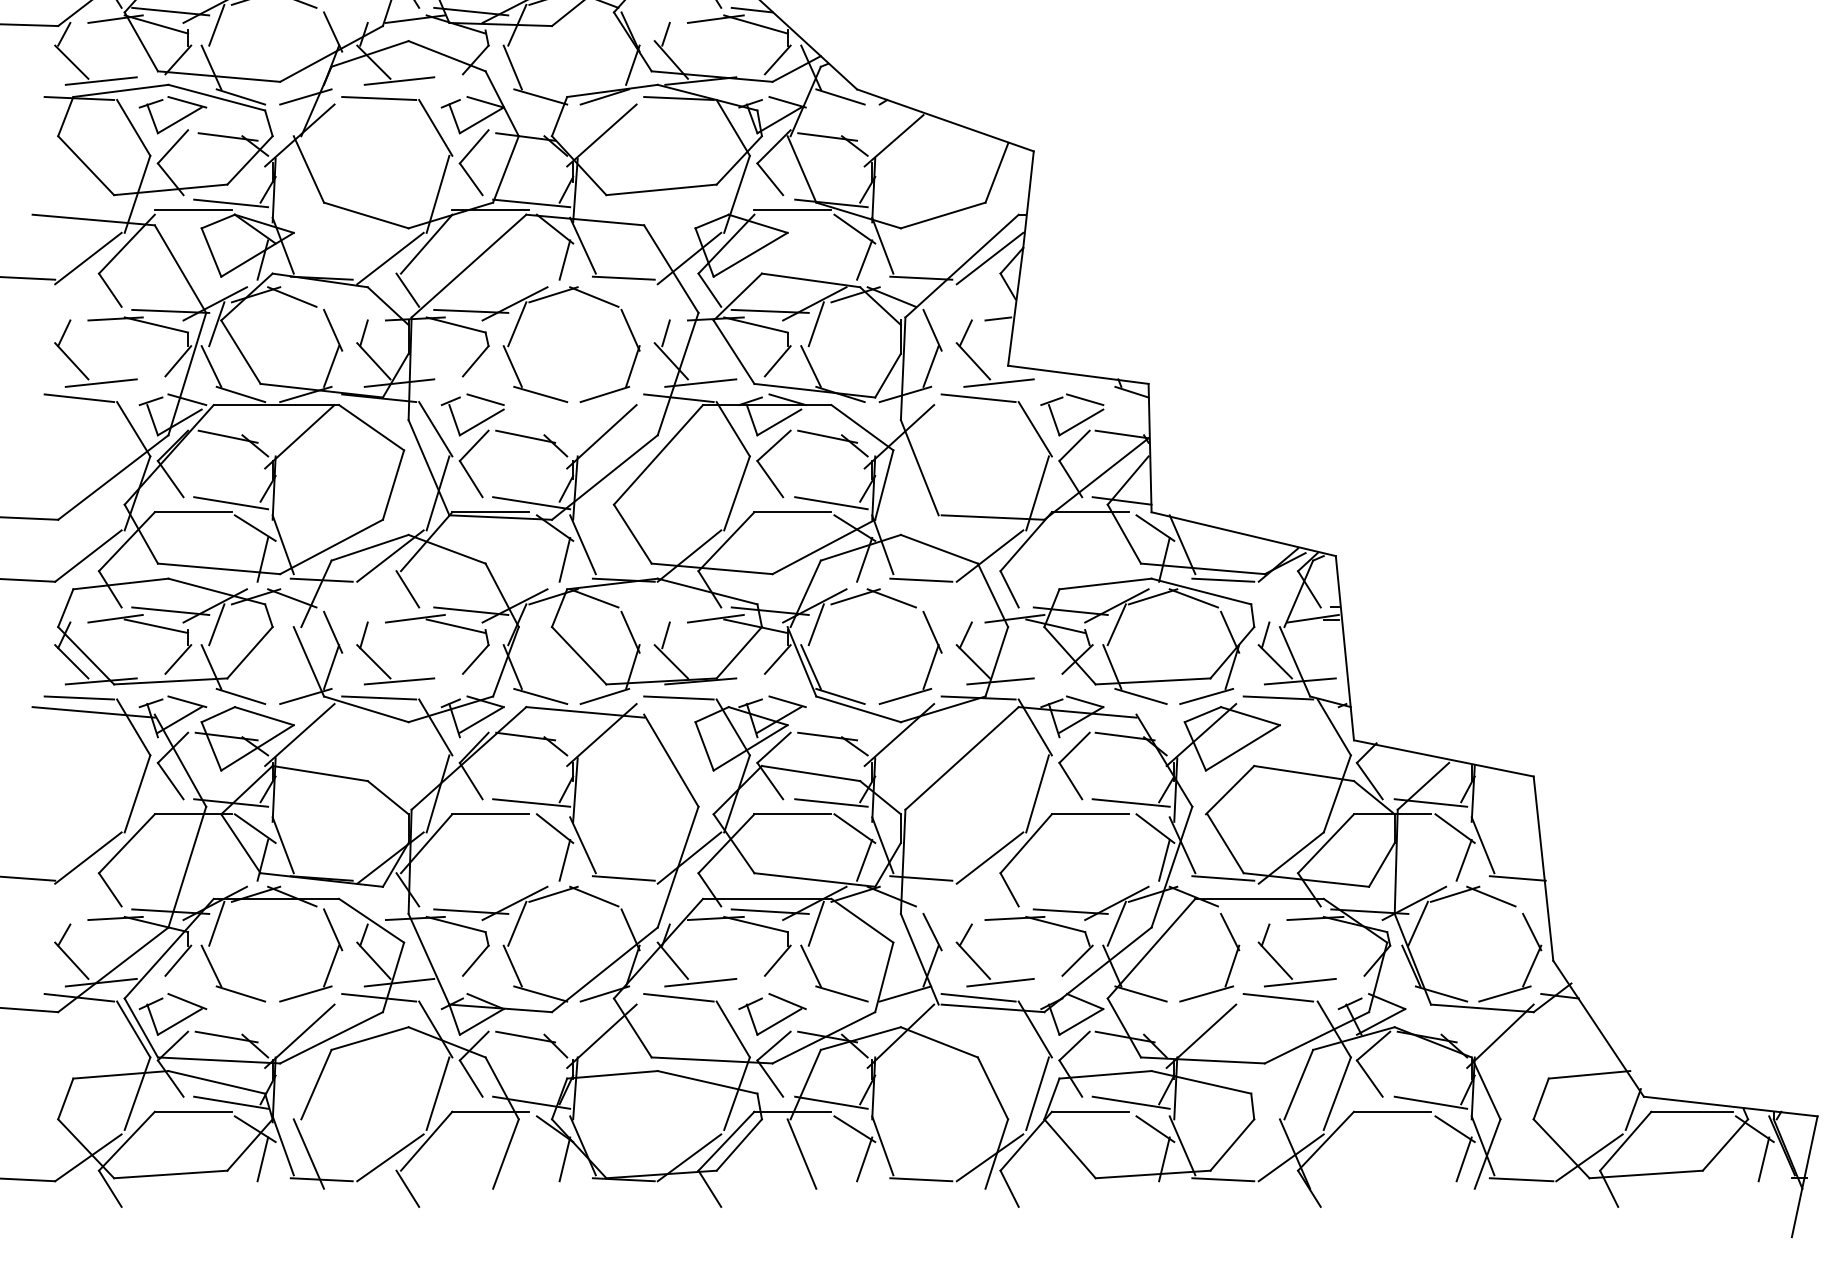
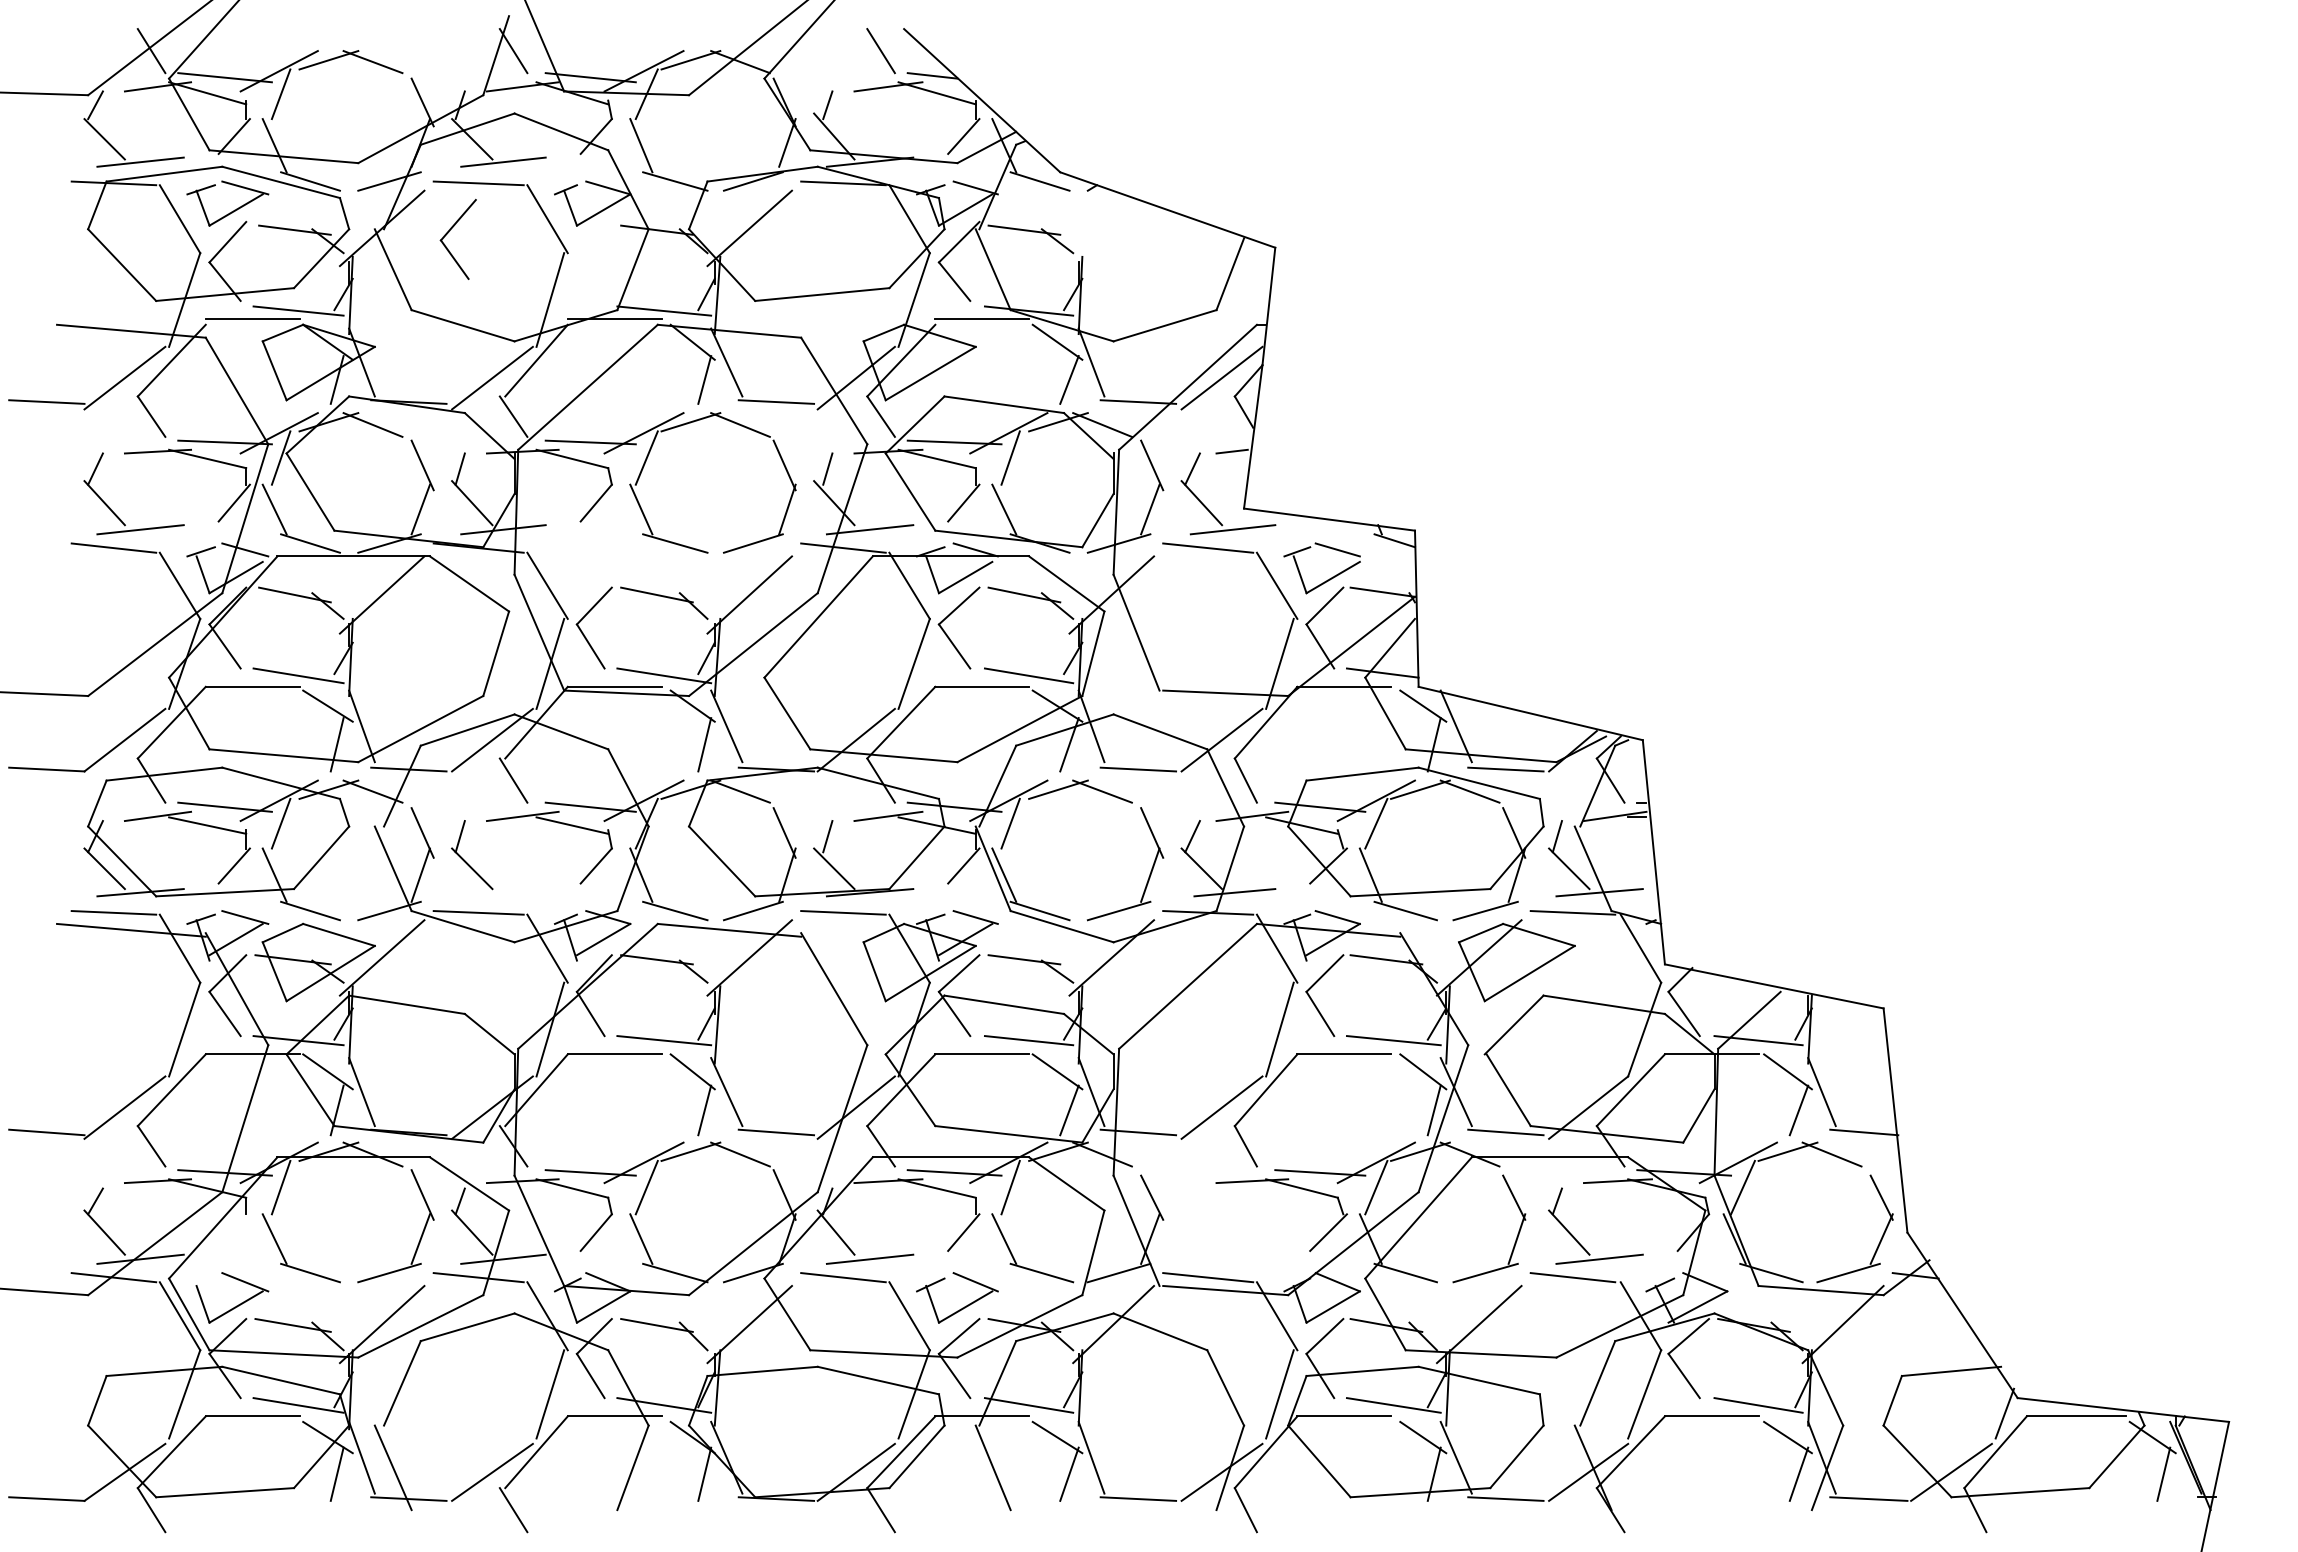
line: (894, 140) -> (1105, 234), removed
part: (466, 156) -> (449, 232), moved
part: (478, 423) -> (599, 578), removed
line: (399, 681) -> (503, 892), removed
line: (177, 960) -> (233, 1232), removed
part: (981, 968) -> (1211, 1241), removed
line: (150, 1003) -> (200, 1284), removed

